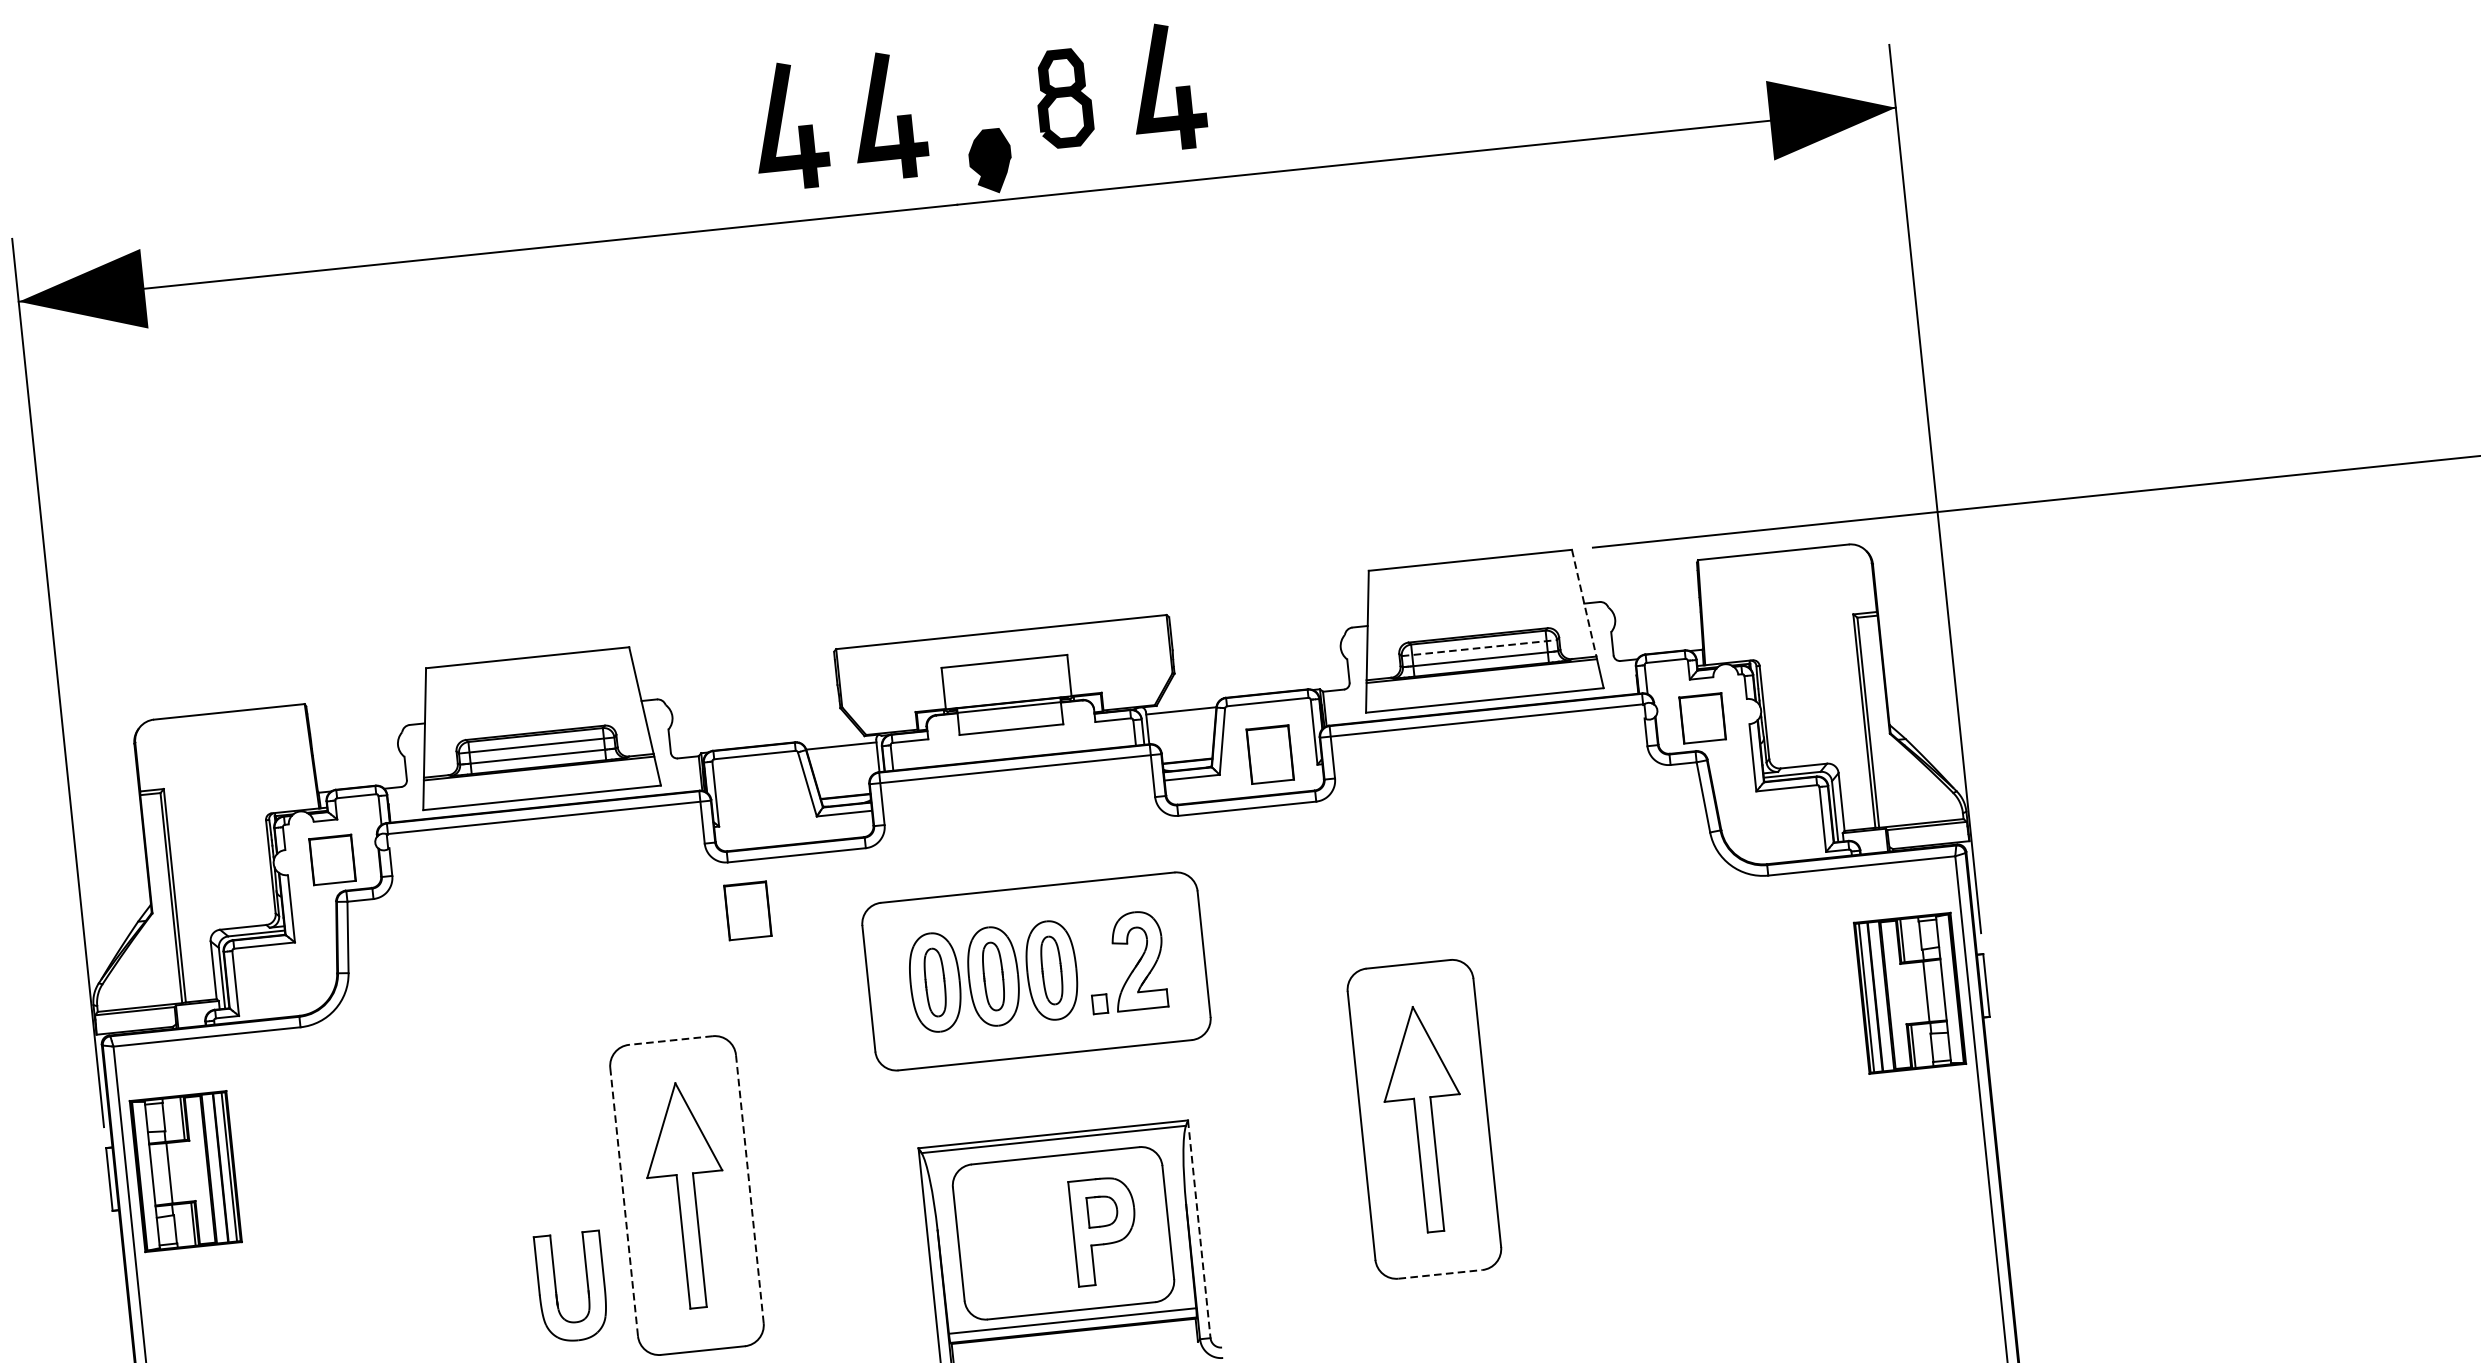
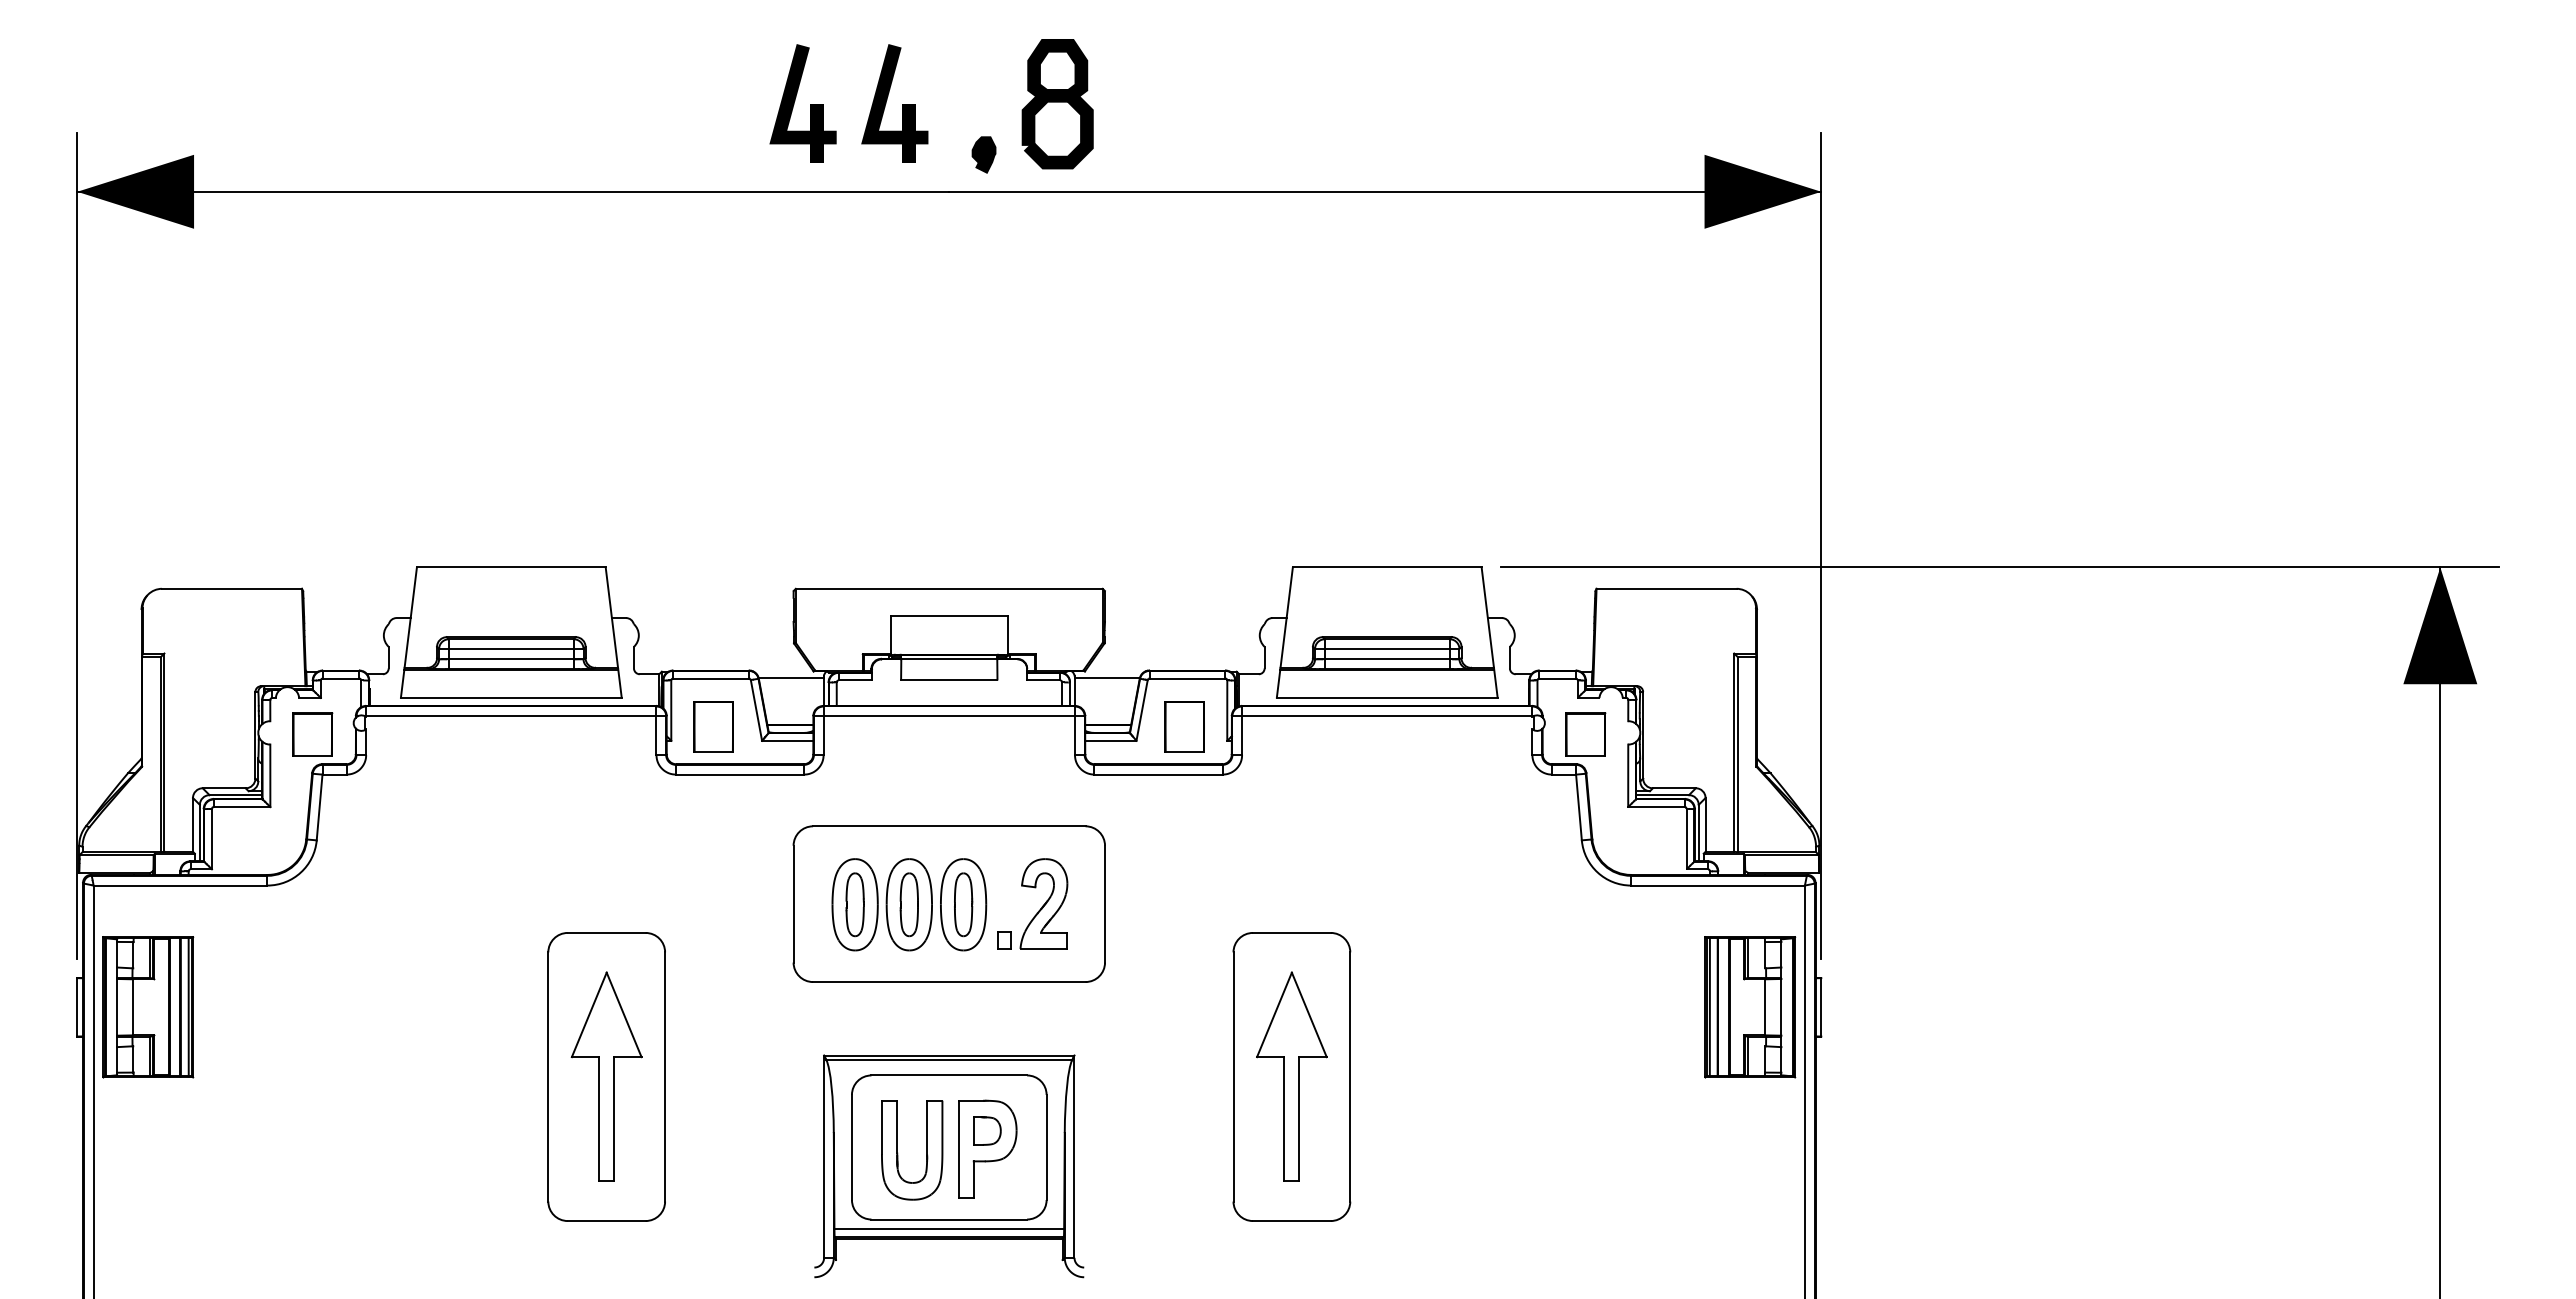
part: (1159, 84) -> (1146, 100), removed
part: (1063, 98) -> (1057, 104), size x1.43
part: (989, 160) -> (983, 154), size x0.62
line: (1583, 603) -> (1487, 617), dashed -> solid
line: (1479, 647) -> (1387, 648), dashed -> solid
part: (747, 910) -> (713, 726), moved
line: (670, 1040) -> (606, 932), dashed -> solid
line: (750, 1188) -> (665, 1076), dashed -> solid
line: (624, 1201) -> (548, 1076), dashed -> solid
line: (1199, 1230) -> (1074, 1157), dashed -> solid
line: (1440, 1274) -> (1291, 1221), dashed -> solid
part: (587, 1285) -> (926, 1150), moved

